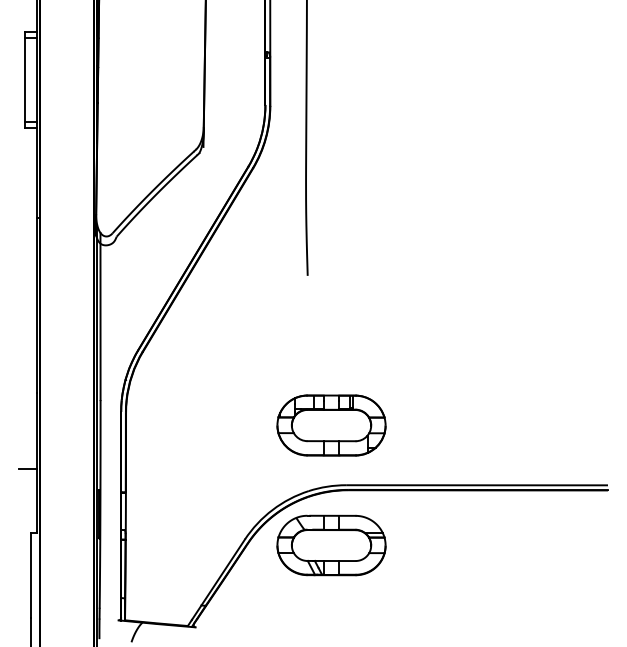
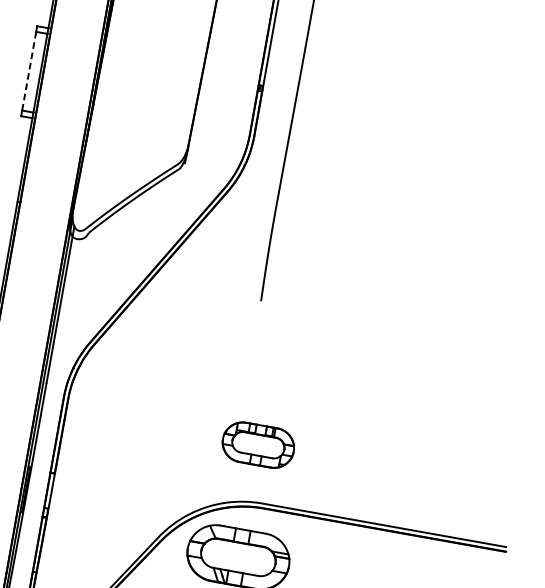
line: (25, 79) -> (29, 70), solid -> dashed
part: (331, 425) -> (258, 445), size x0.7

